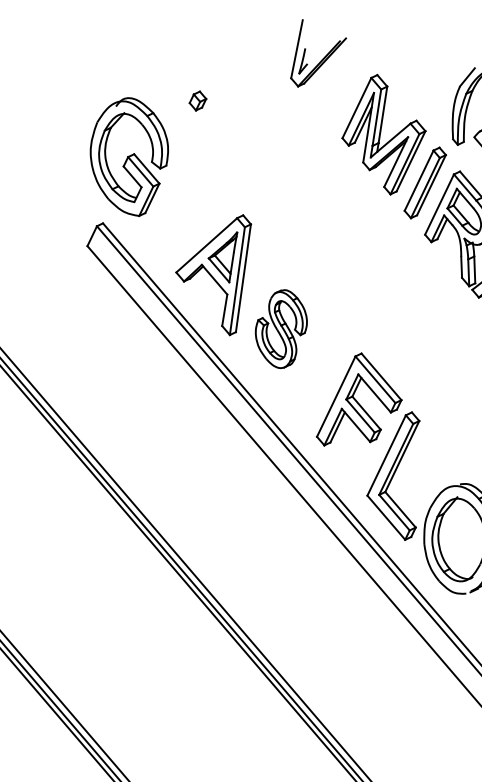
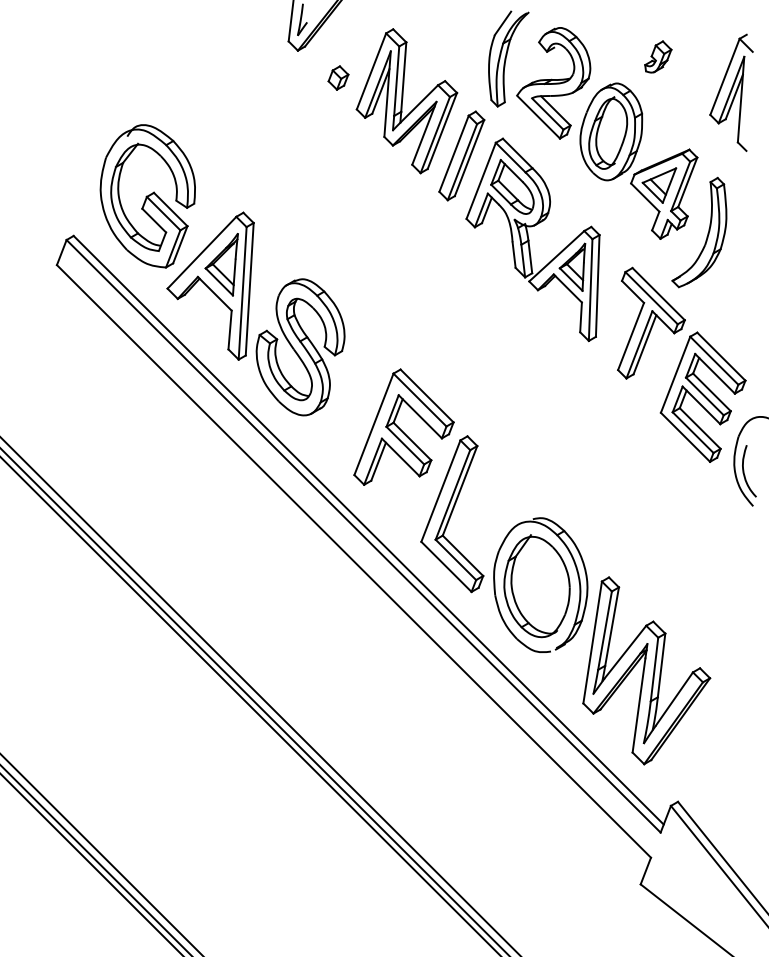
part: (198, 100) -> (338, 77), moved
part: (128, 156) -> (147, 196), moved
part: (281, 329) -> (300, 347), size x1.43

